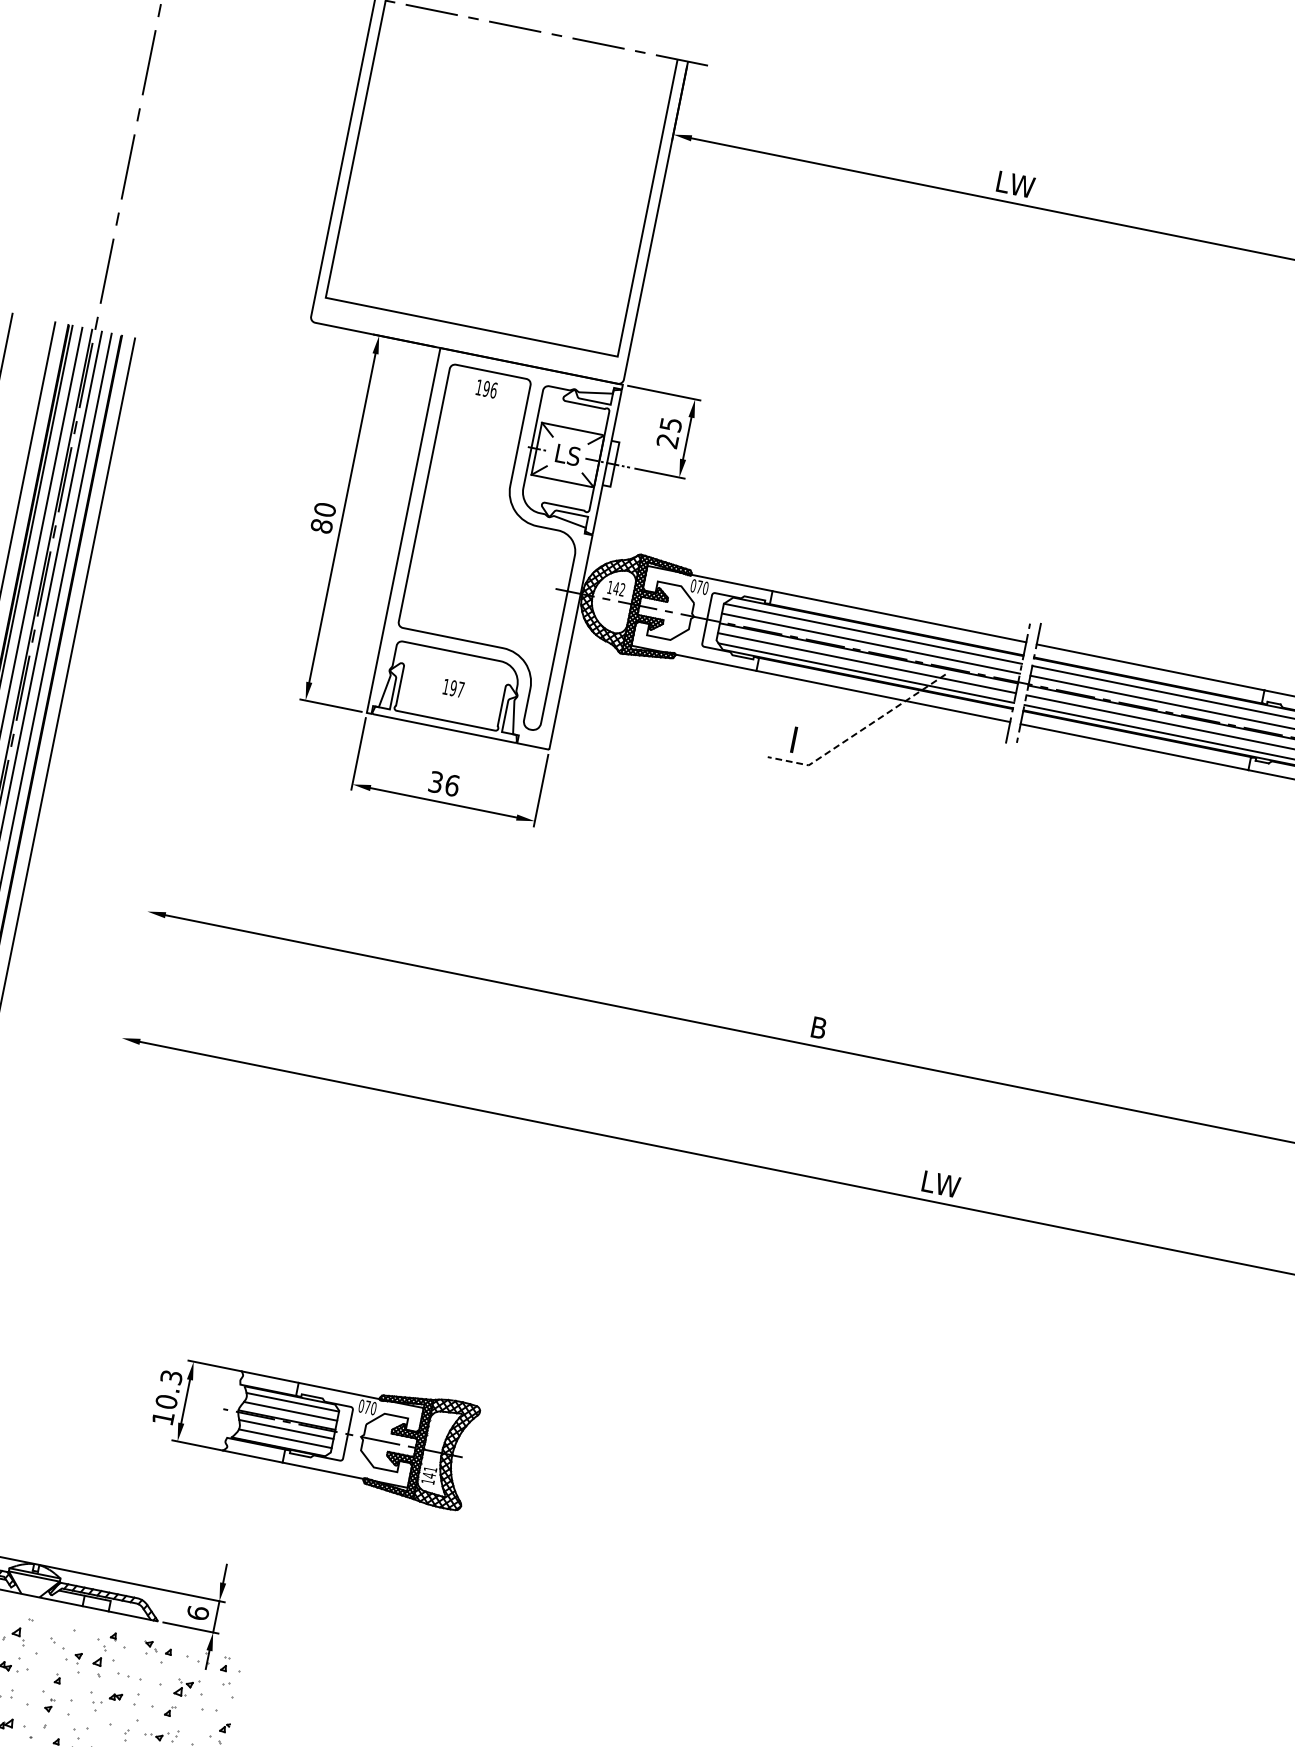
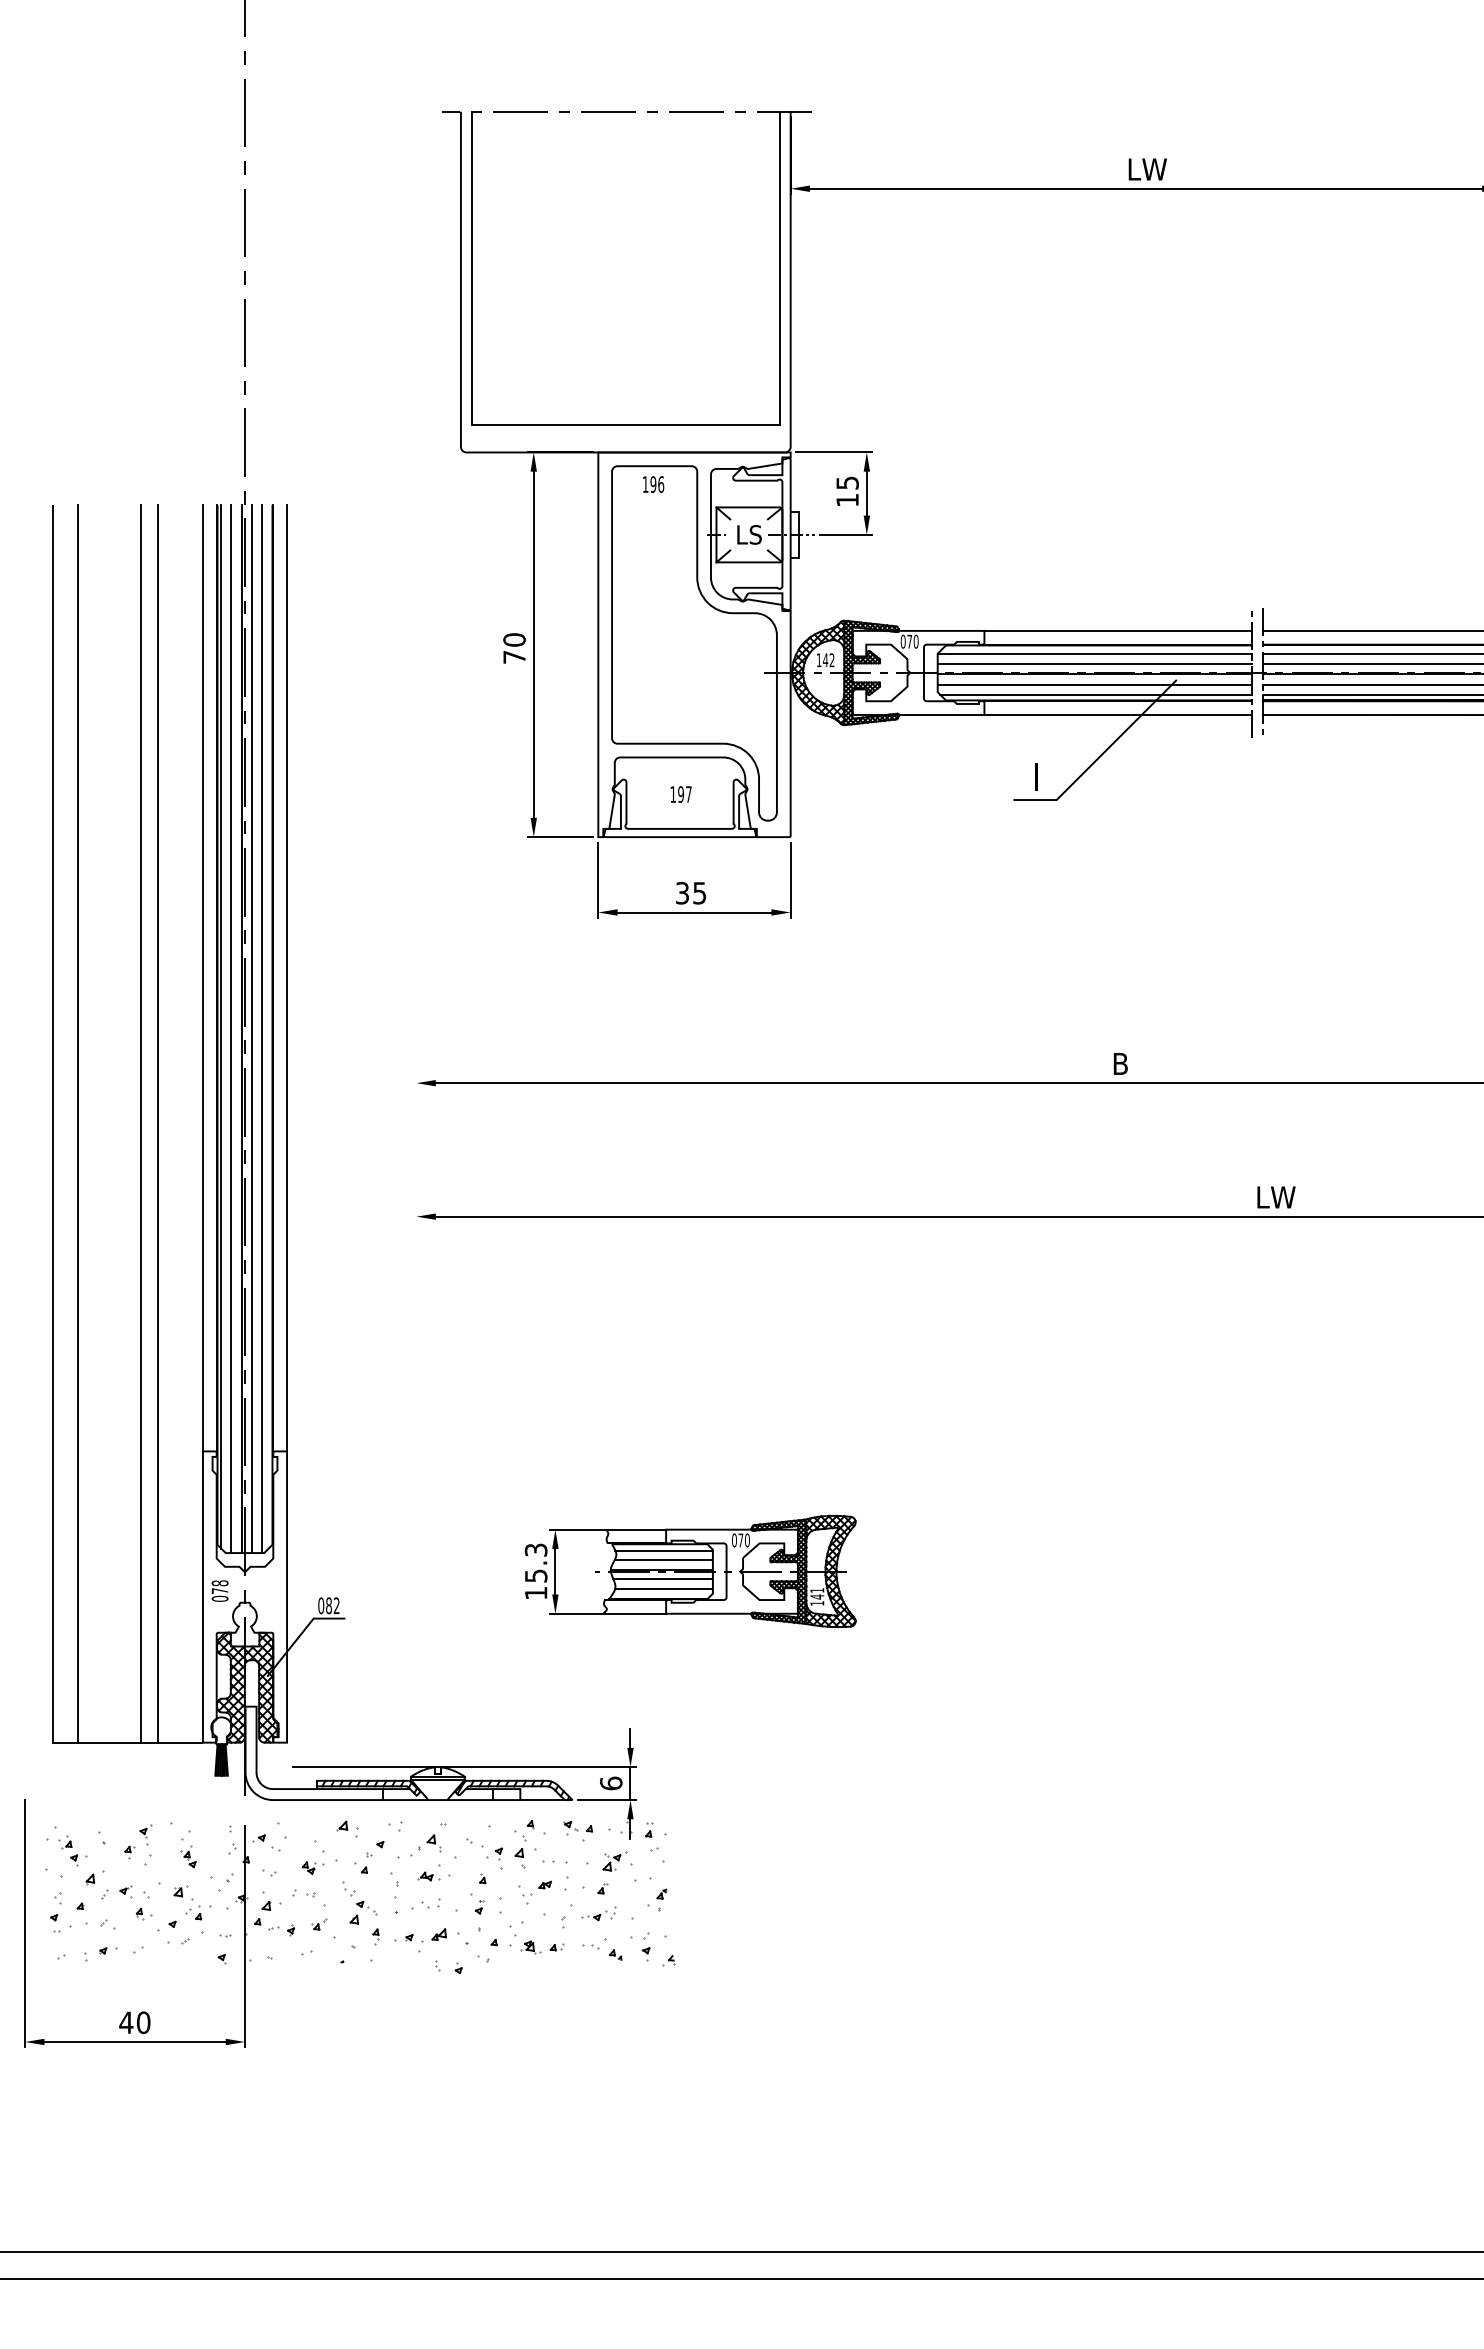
text: (667, 441) -> (847, 500), 25 -> 15
text: (321, 525) -> (514, 656), 80 -> 70
line: (858, 732) -> (1100, 756), dashed -> solid
text: (452, 785) -> (699, 893), 36 -> 35
text: (166, 1401) -> (535, 1575), 10.3 -> 15.3

